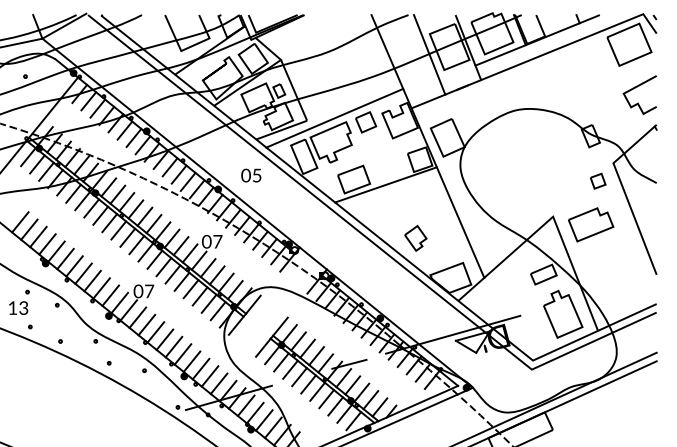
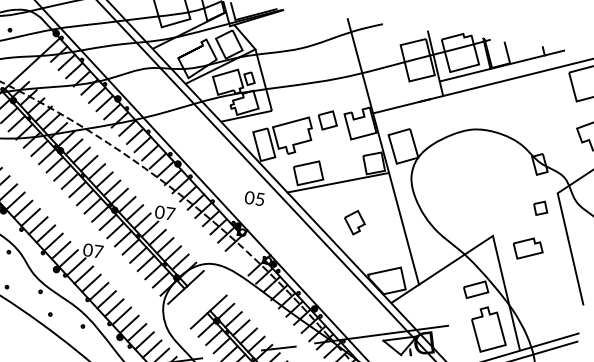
line: (429, 54) -> (397, 64), removed
line: (334, 117) -> (298, 111), removed
text: (251, 175) -> (254, 198), moved
part: (591, 224) -> (528, 248), size x0.7
part: (415, 238) -> (354, 222), moved

